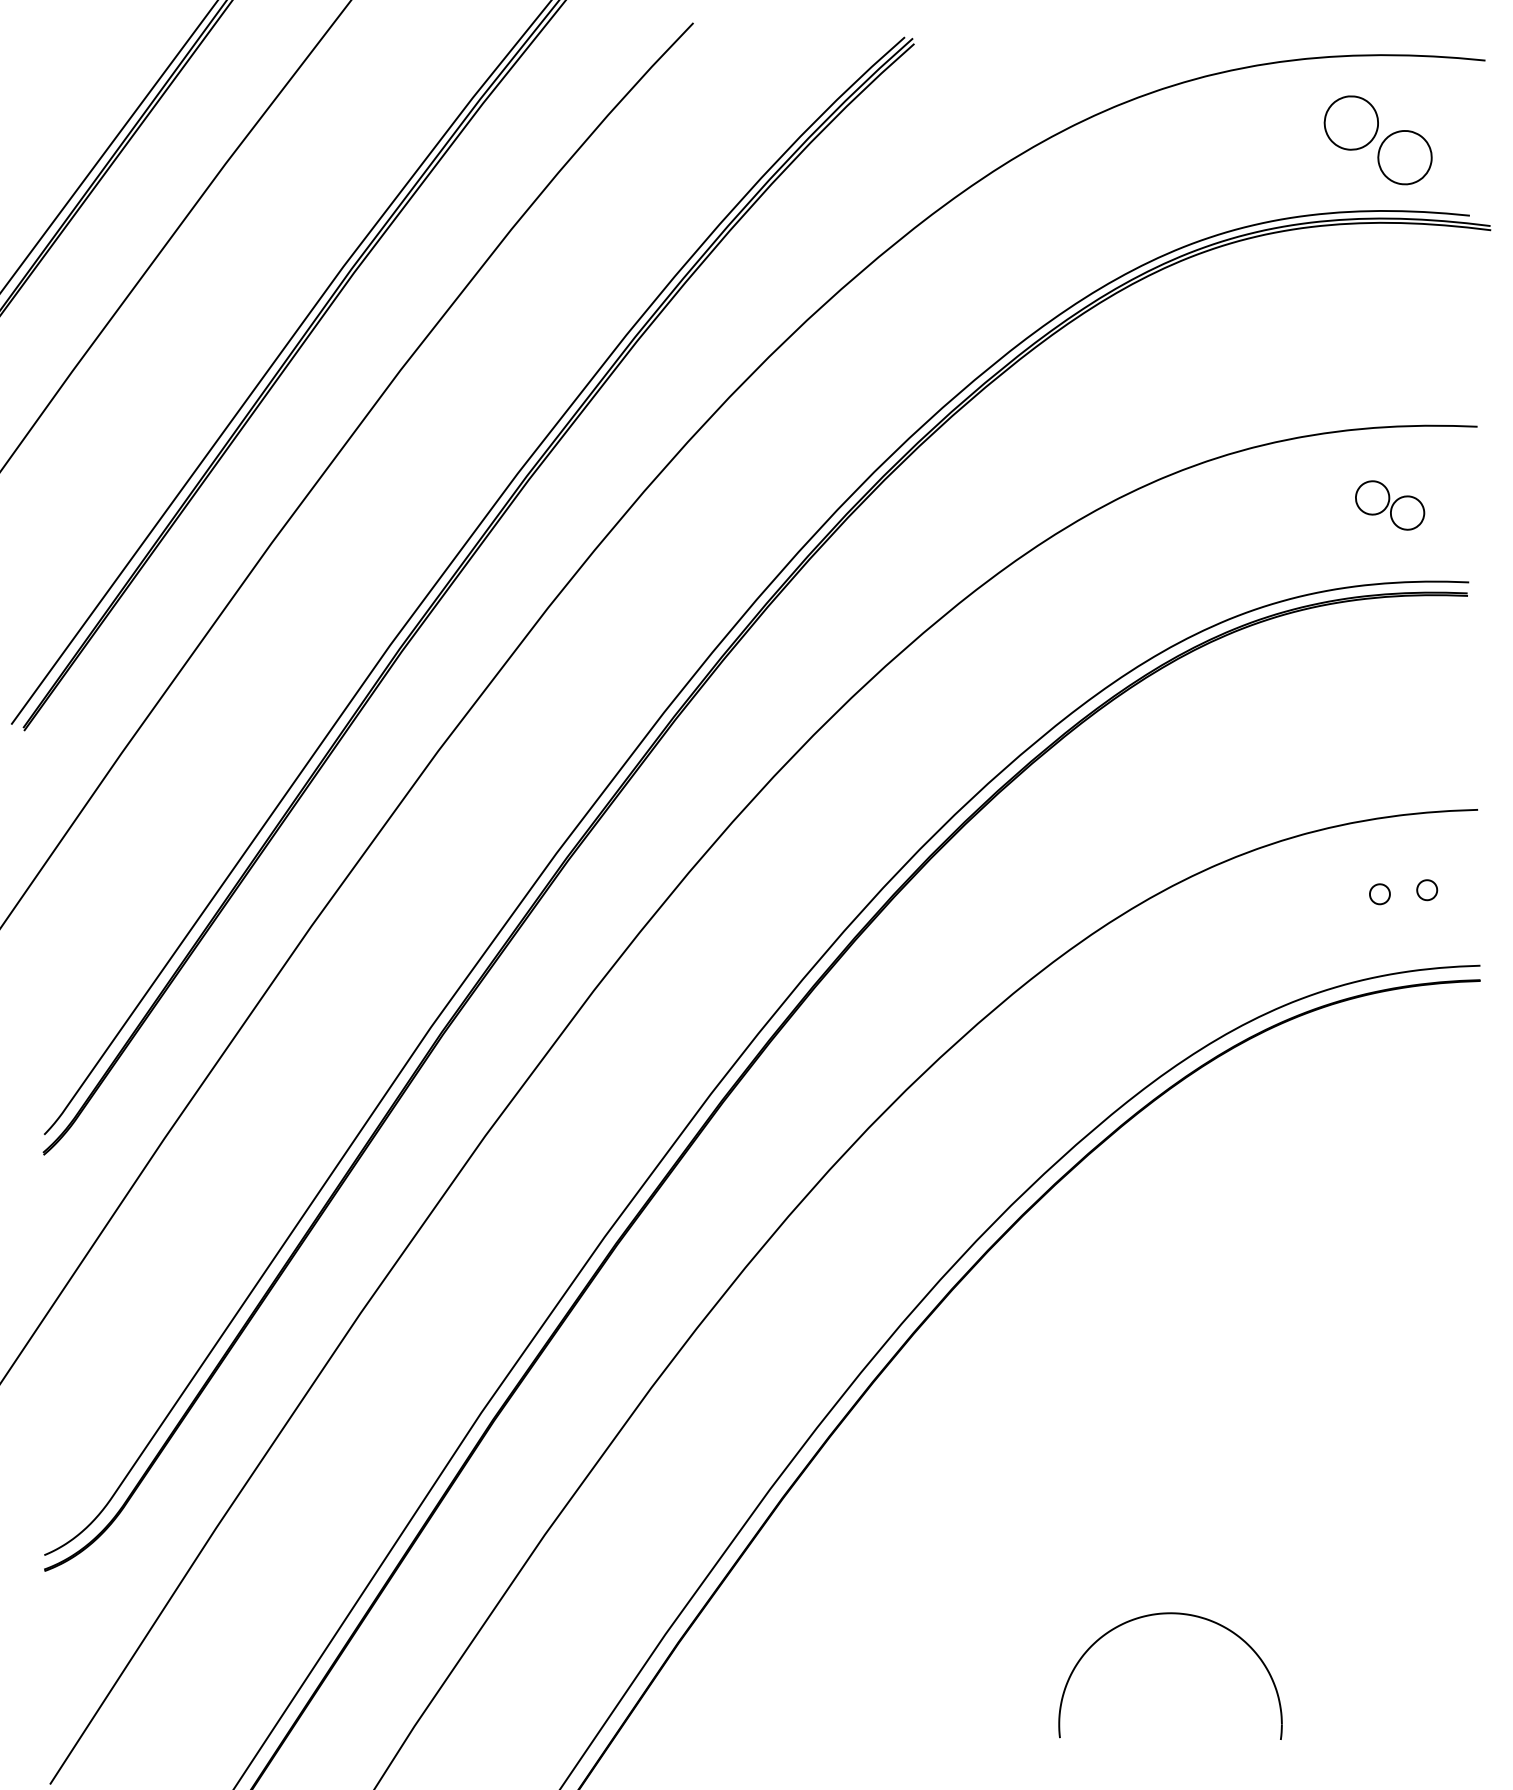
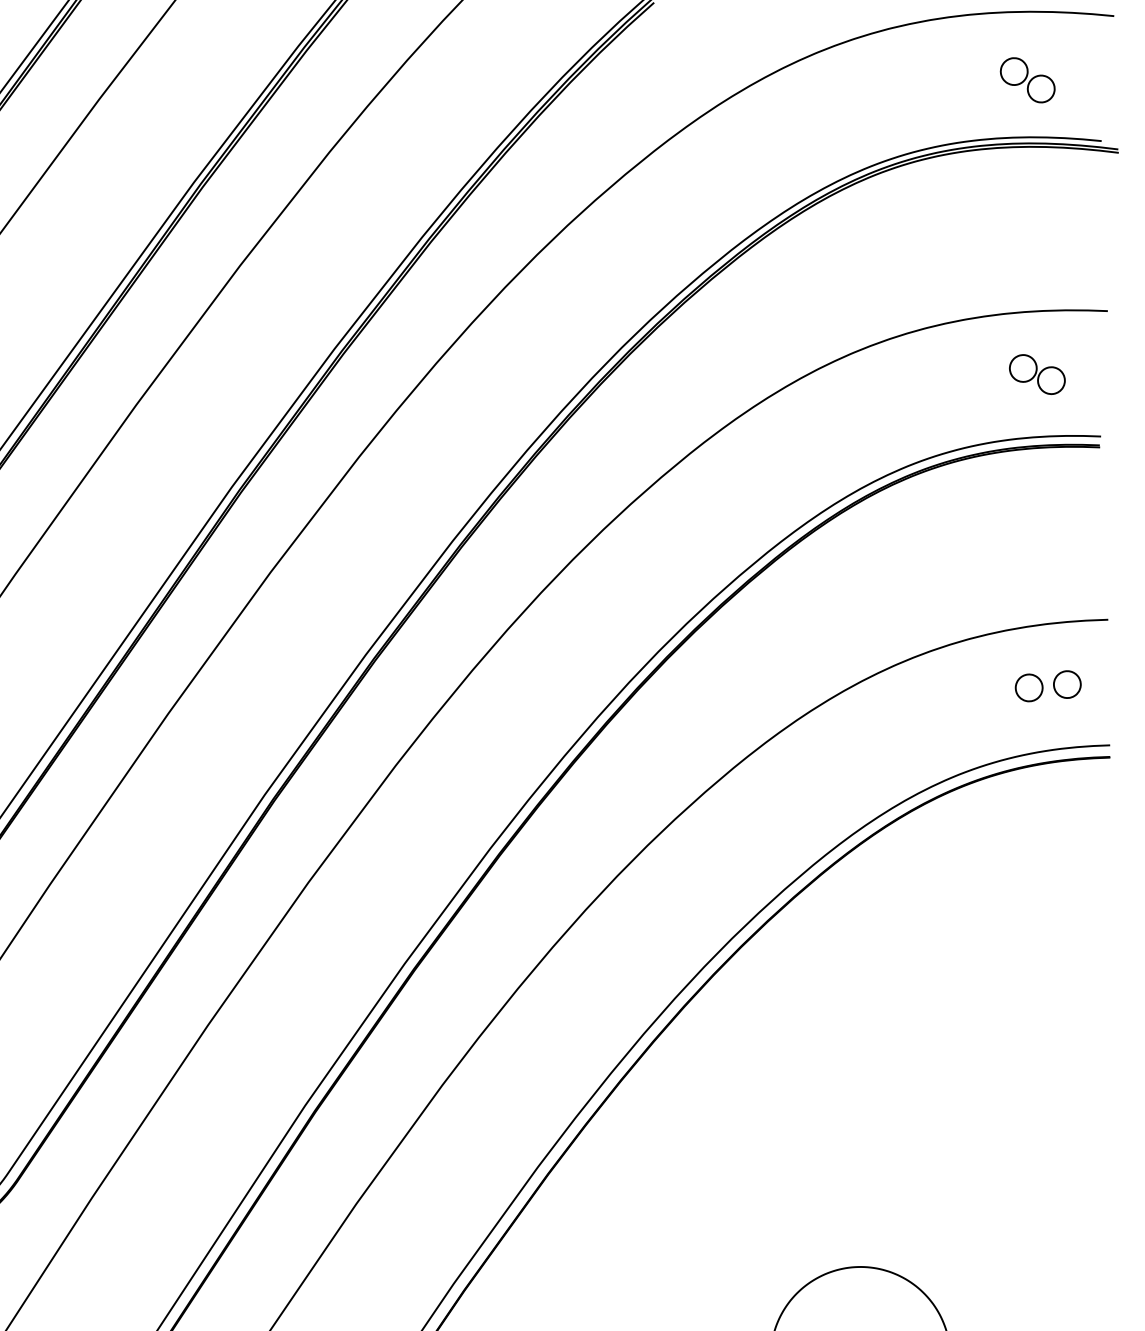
part: (1377, 139) -> (1027, 79), size x0.62
part: (1426, 889) -> (1066, 683), size x1.67
part: (1379, 893) -> (1028, 687), size x1.67

